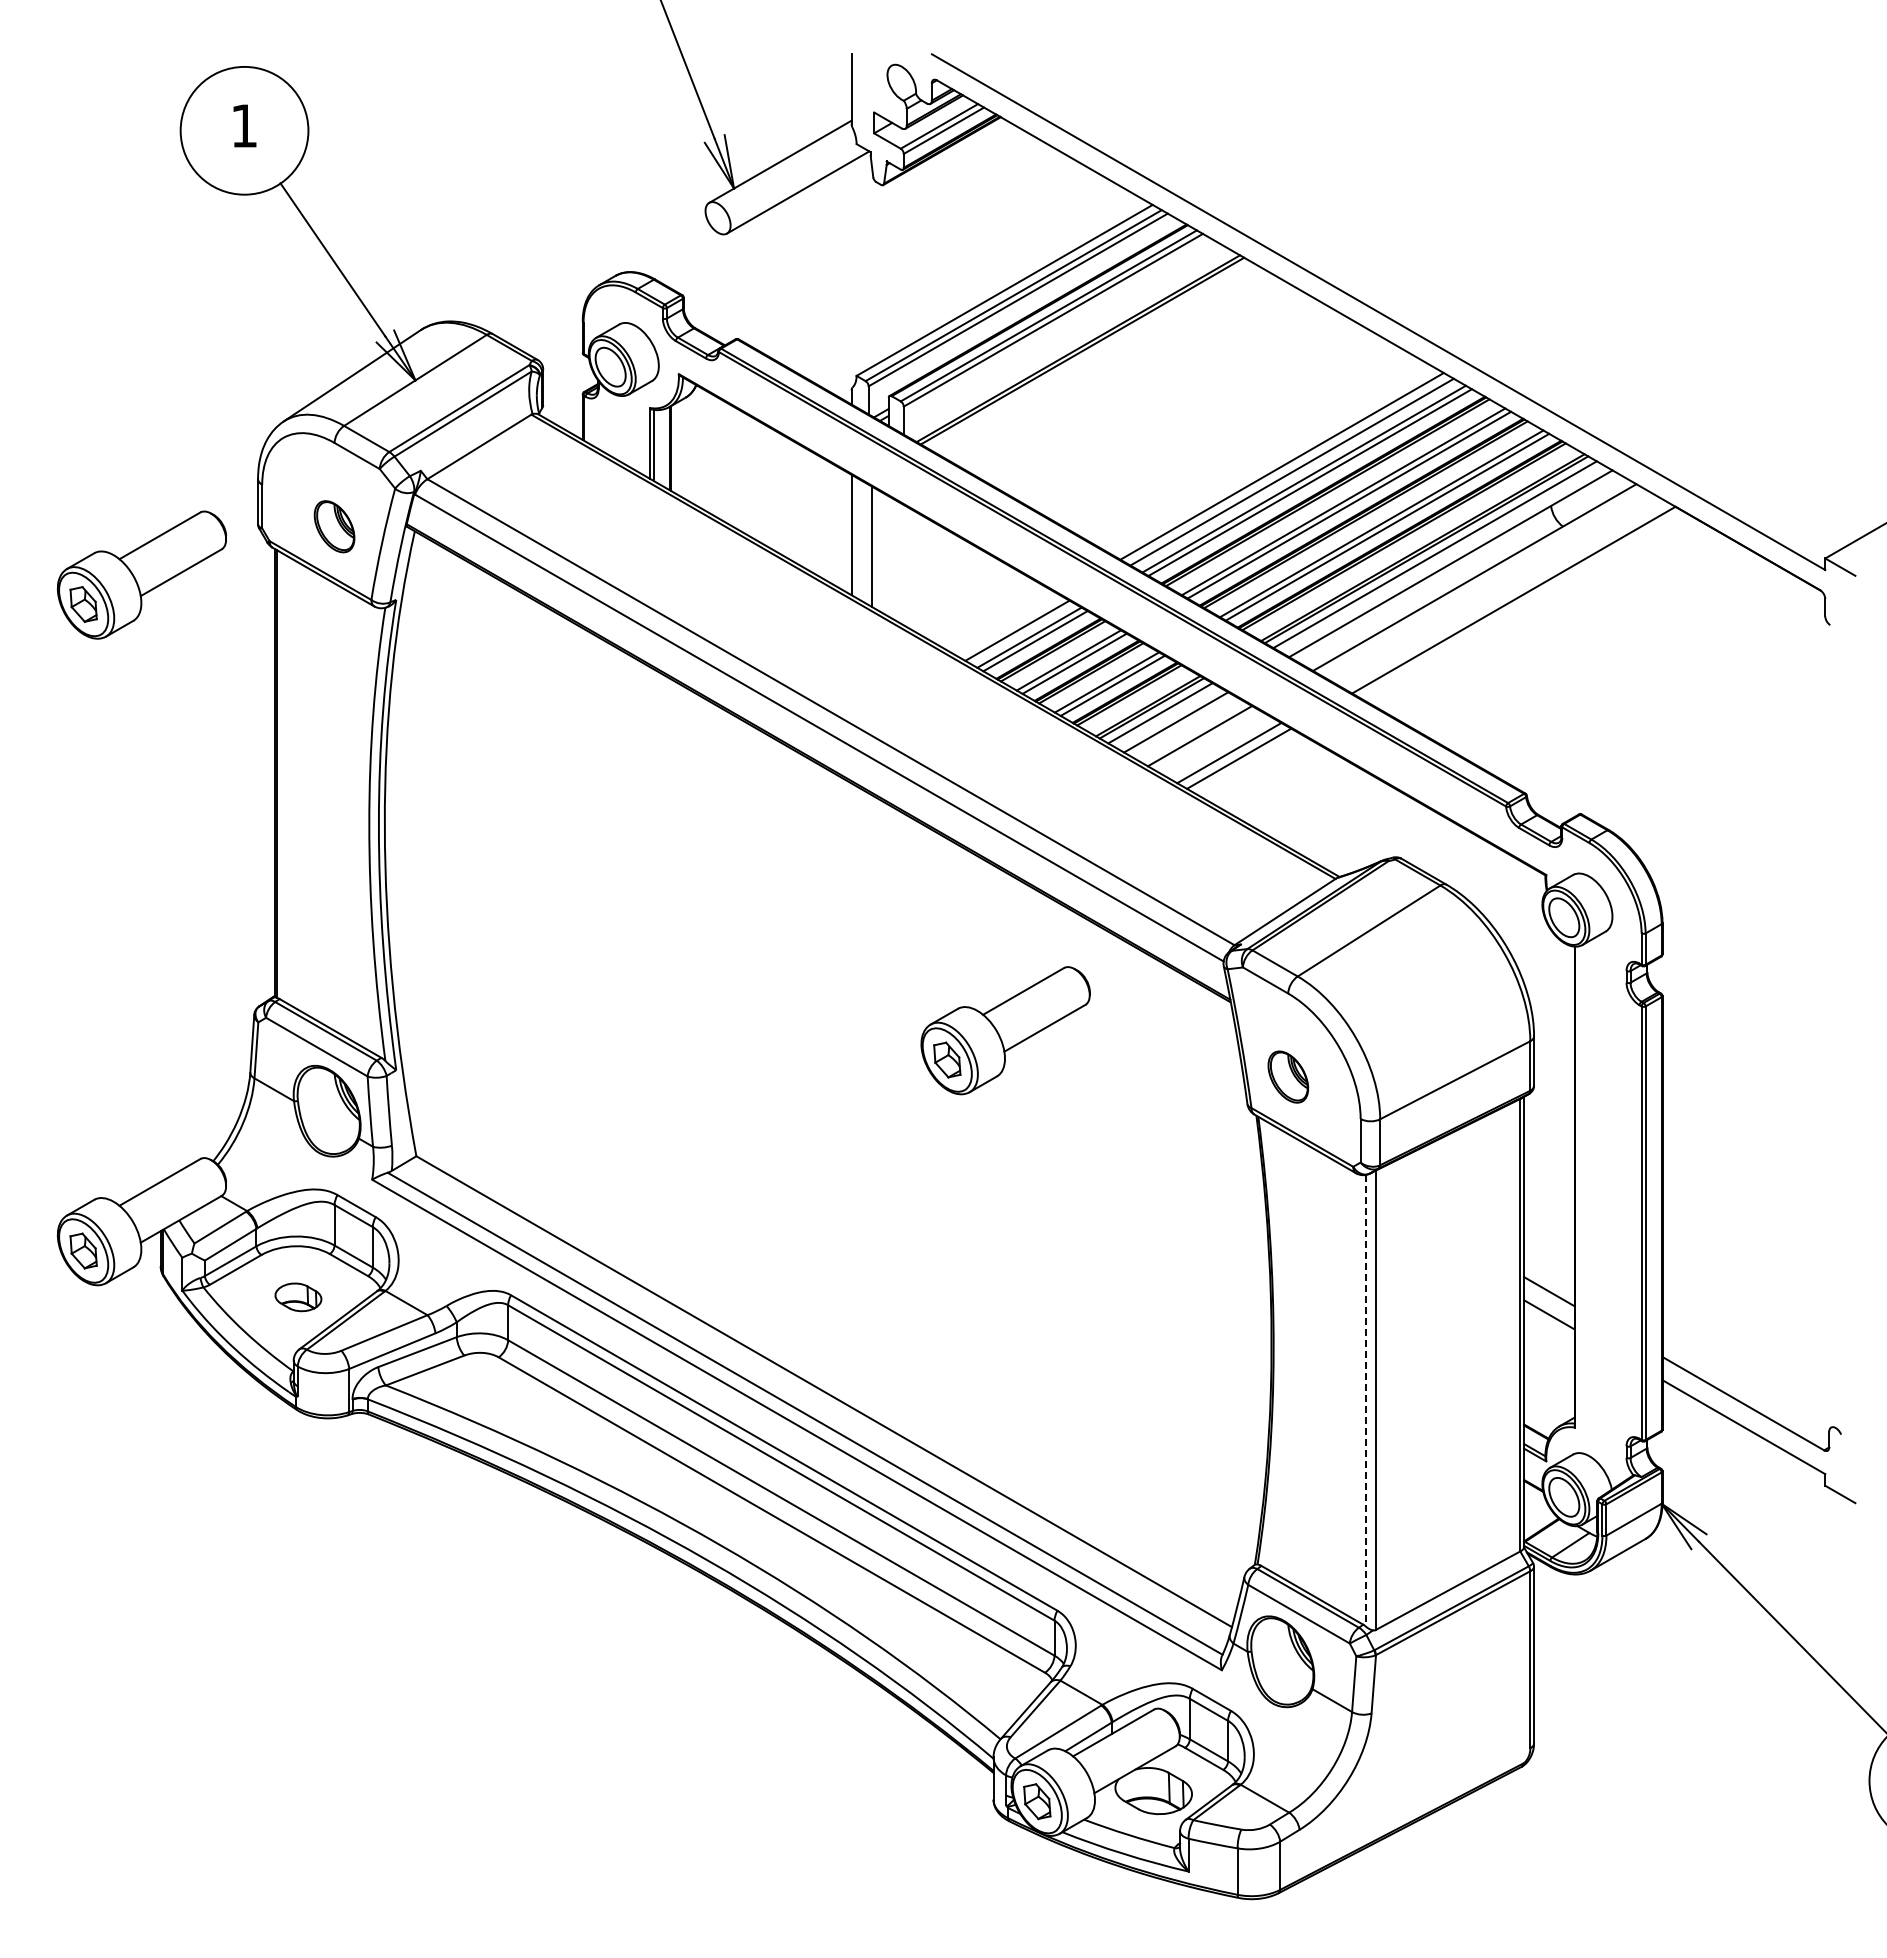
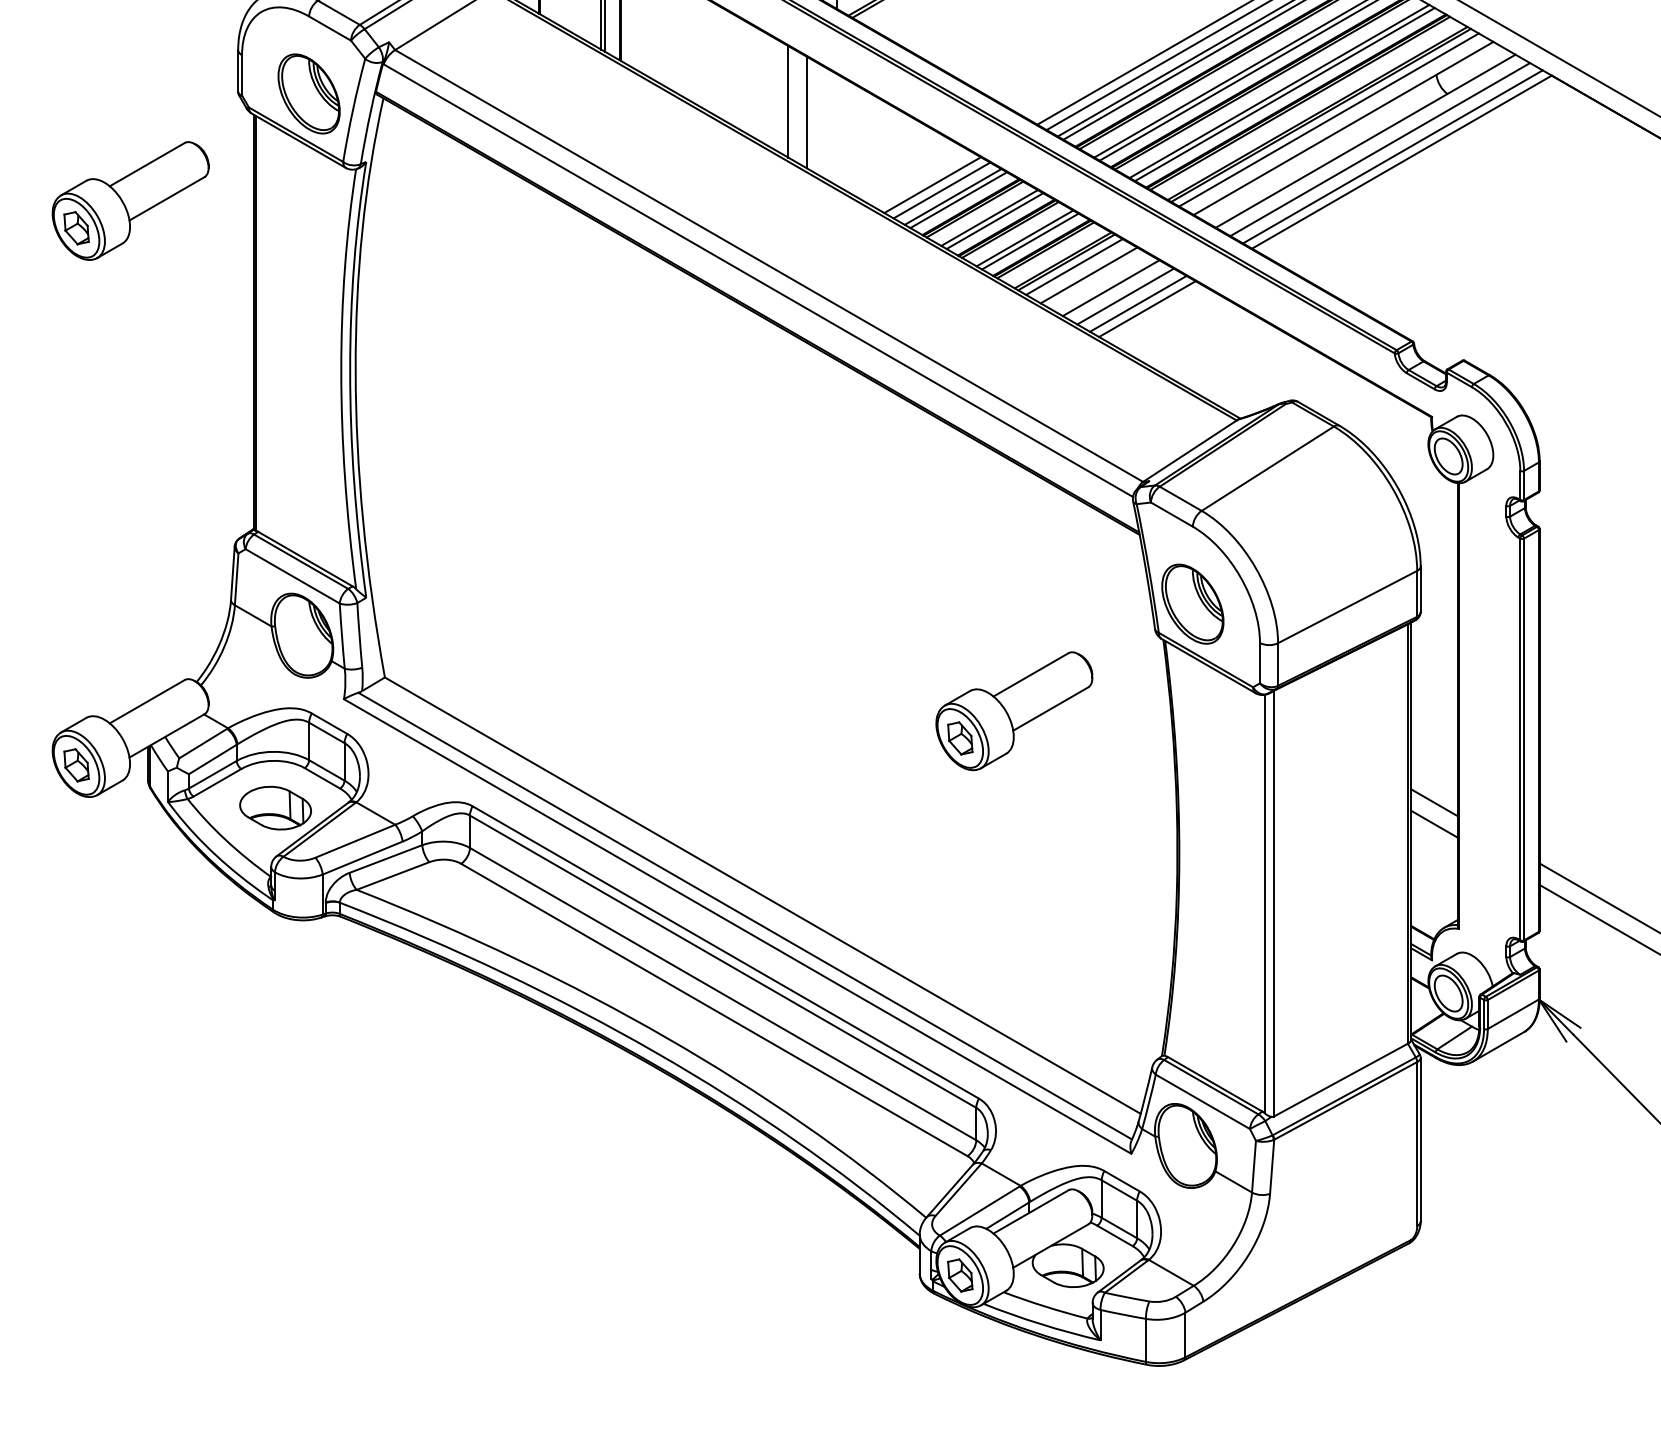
part: (334, 526) -> (309, 93), size x1.67
part: (141, 574) -> (130, 200), moved
line: (1490, 586) -> (1380, 149), added
line: (1503, 594) -> (1392, 156), added
line: (1007, 624) -> (932, 184), added
line: (1215, 745) -> (1125, 296), added
part: (1005, 1030) -> (1014, 711), moved
part: (1288, 1076) -> (1193, 603), size x1.67
part: (298, 1297) -> (275, 808), size x1.67
line: (1365, 1400) -> (1264, 903), dashed -> solid

